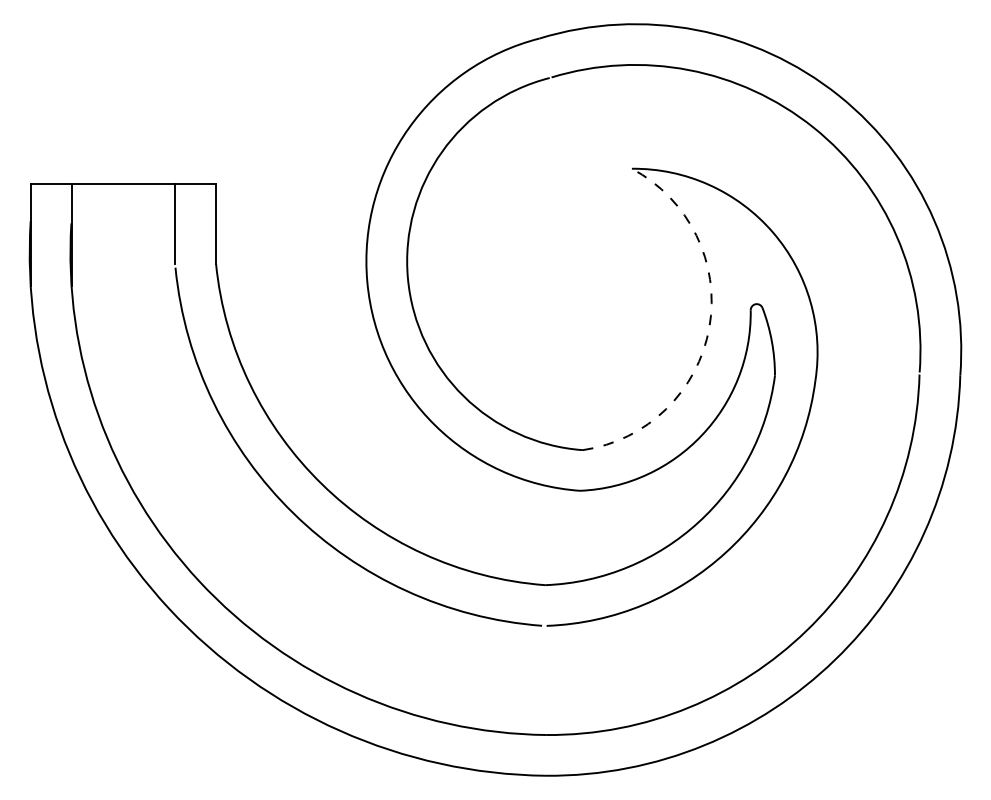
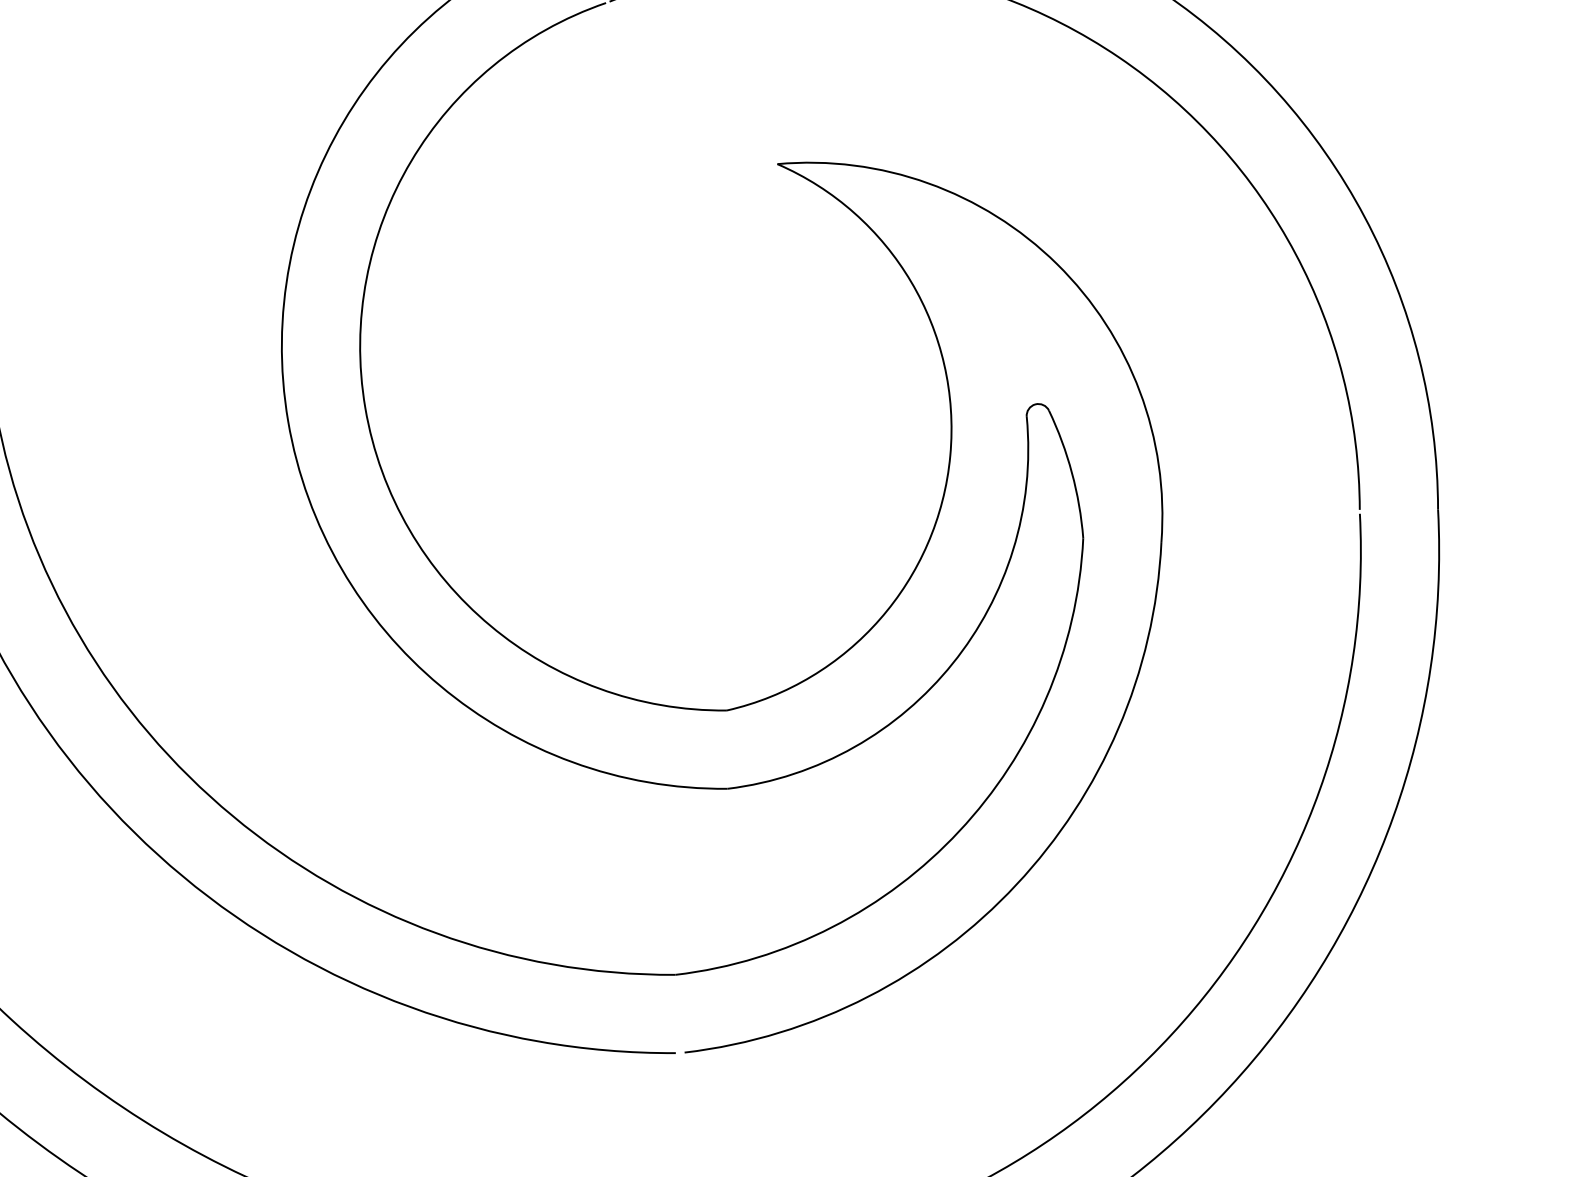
arc: (709, 327) -> (950, 456), dashed -> solid

